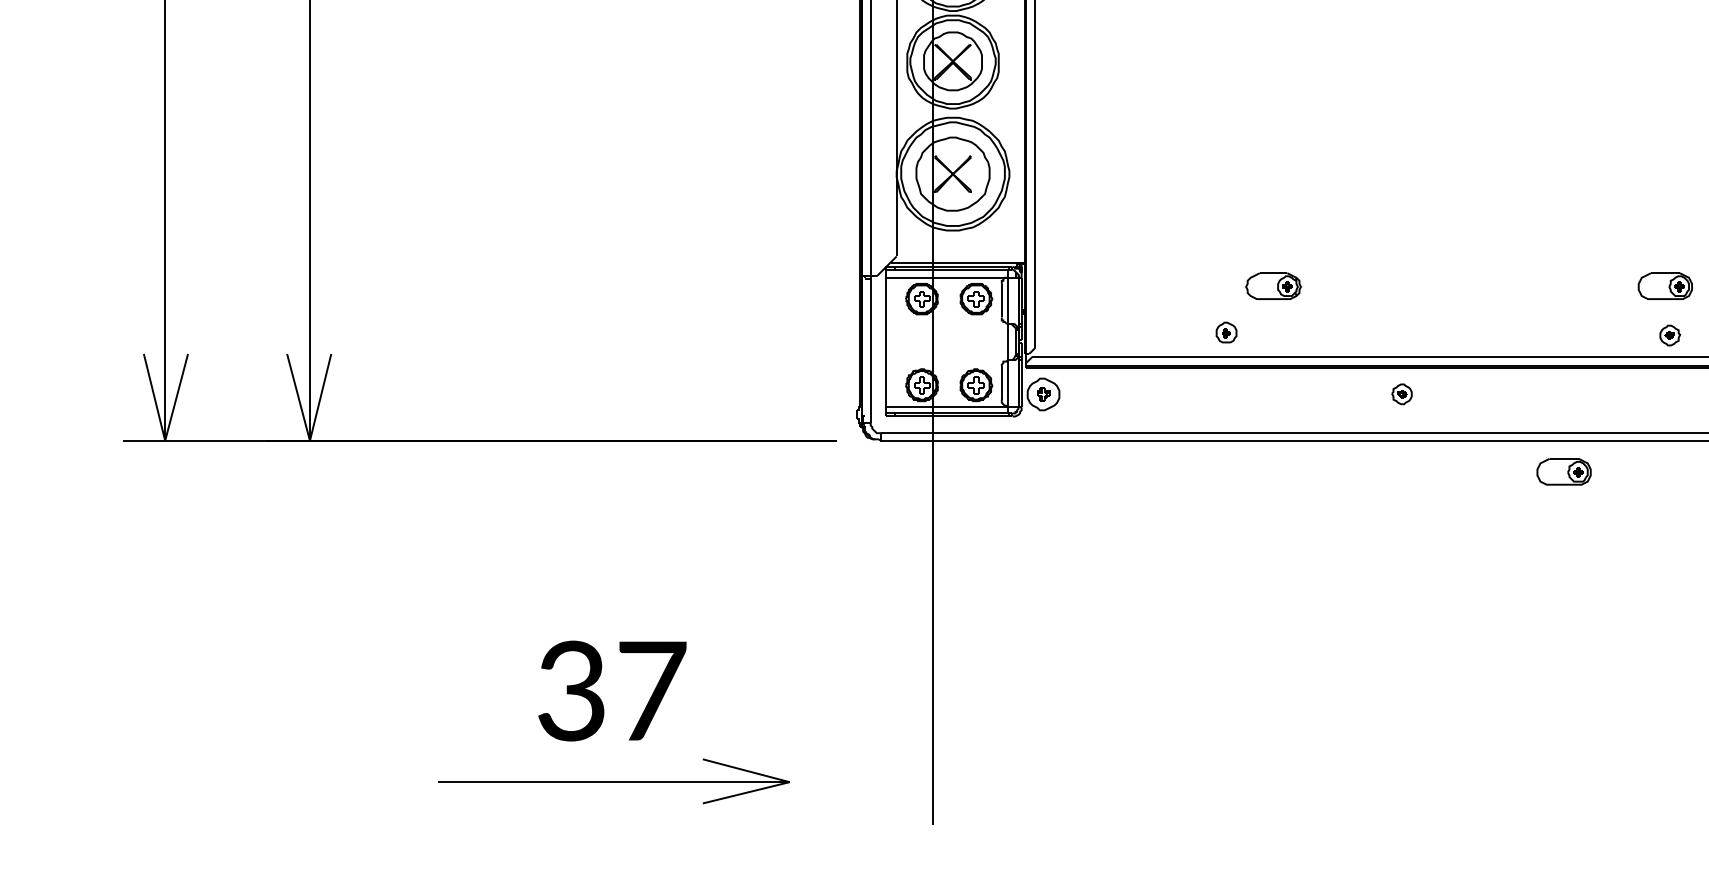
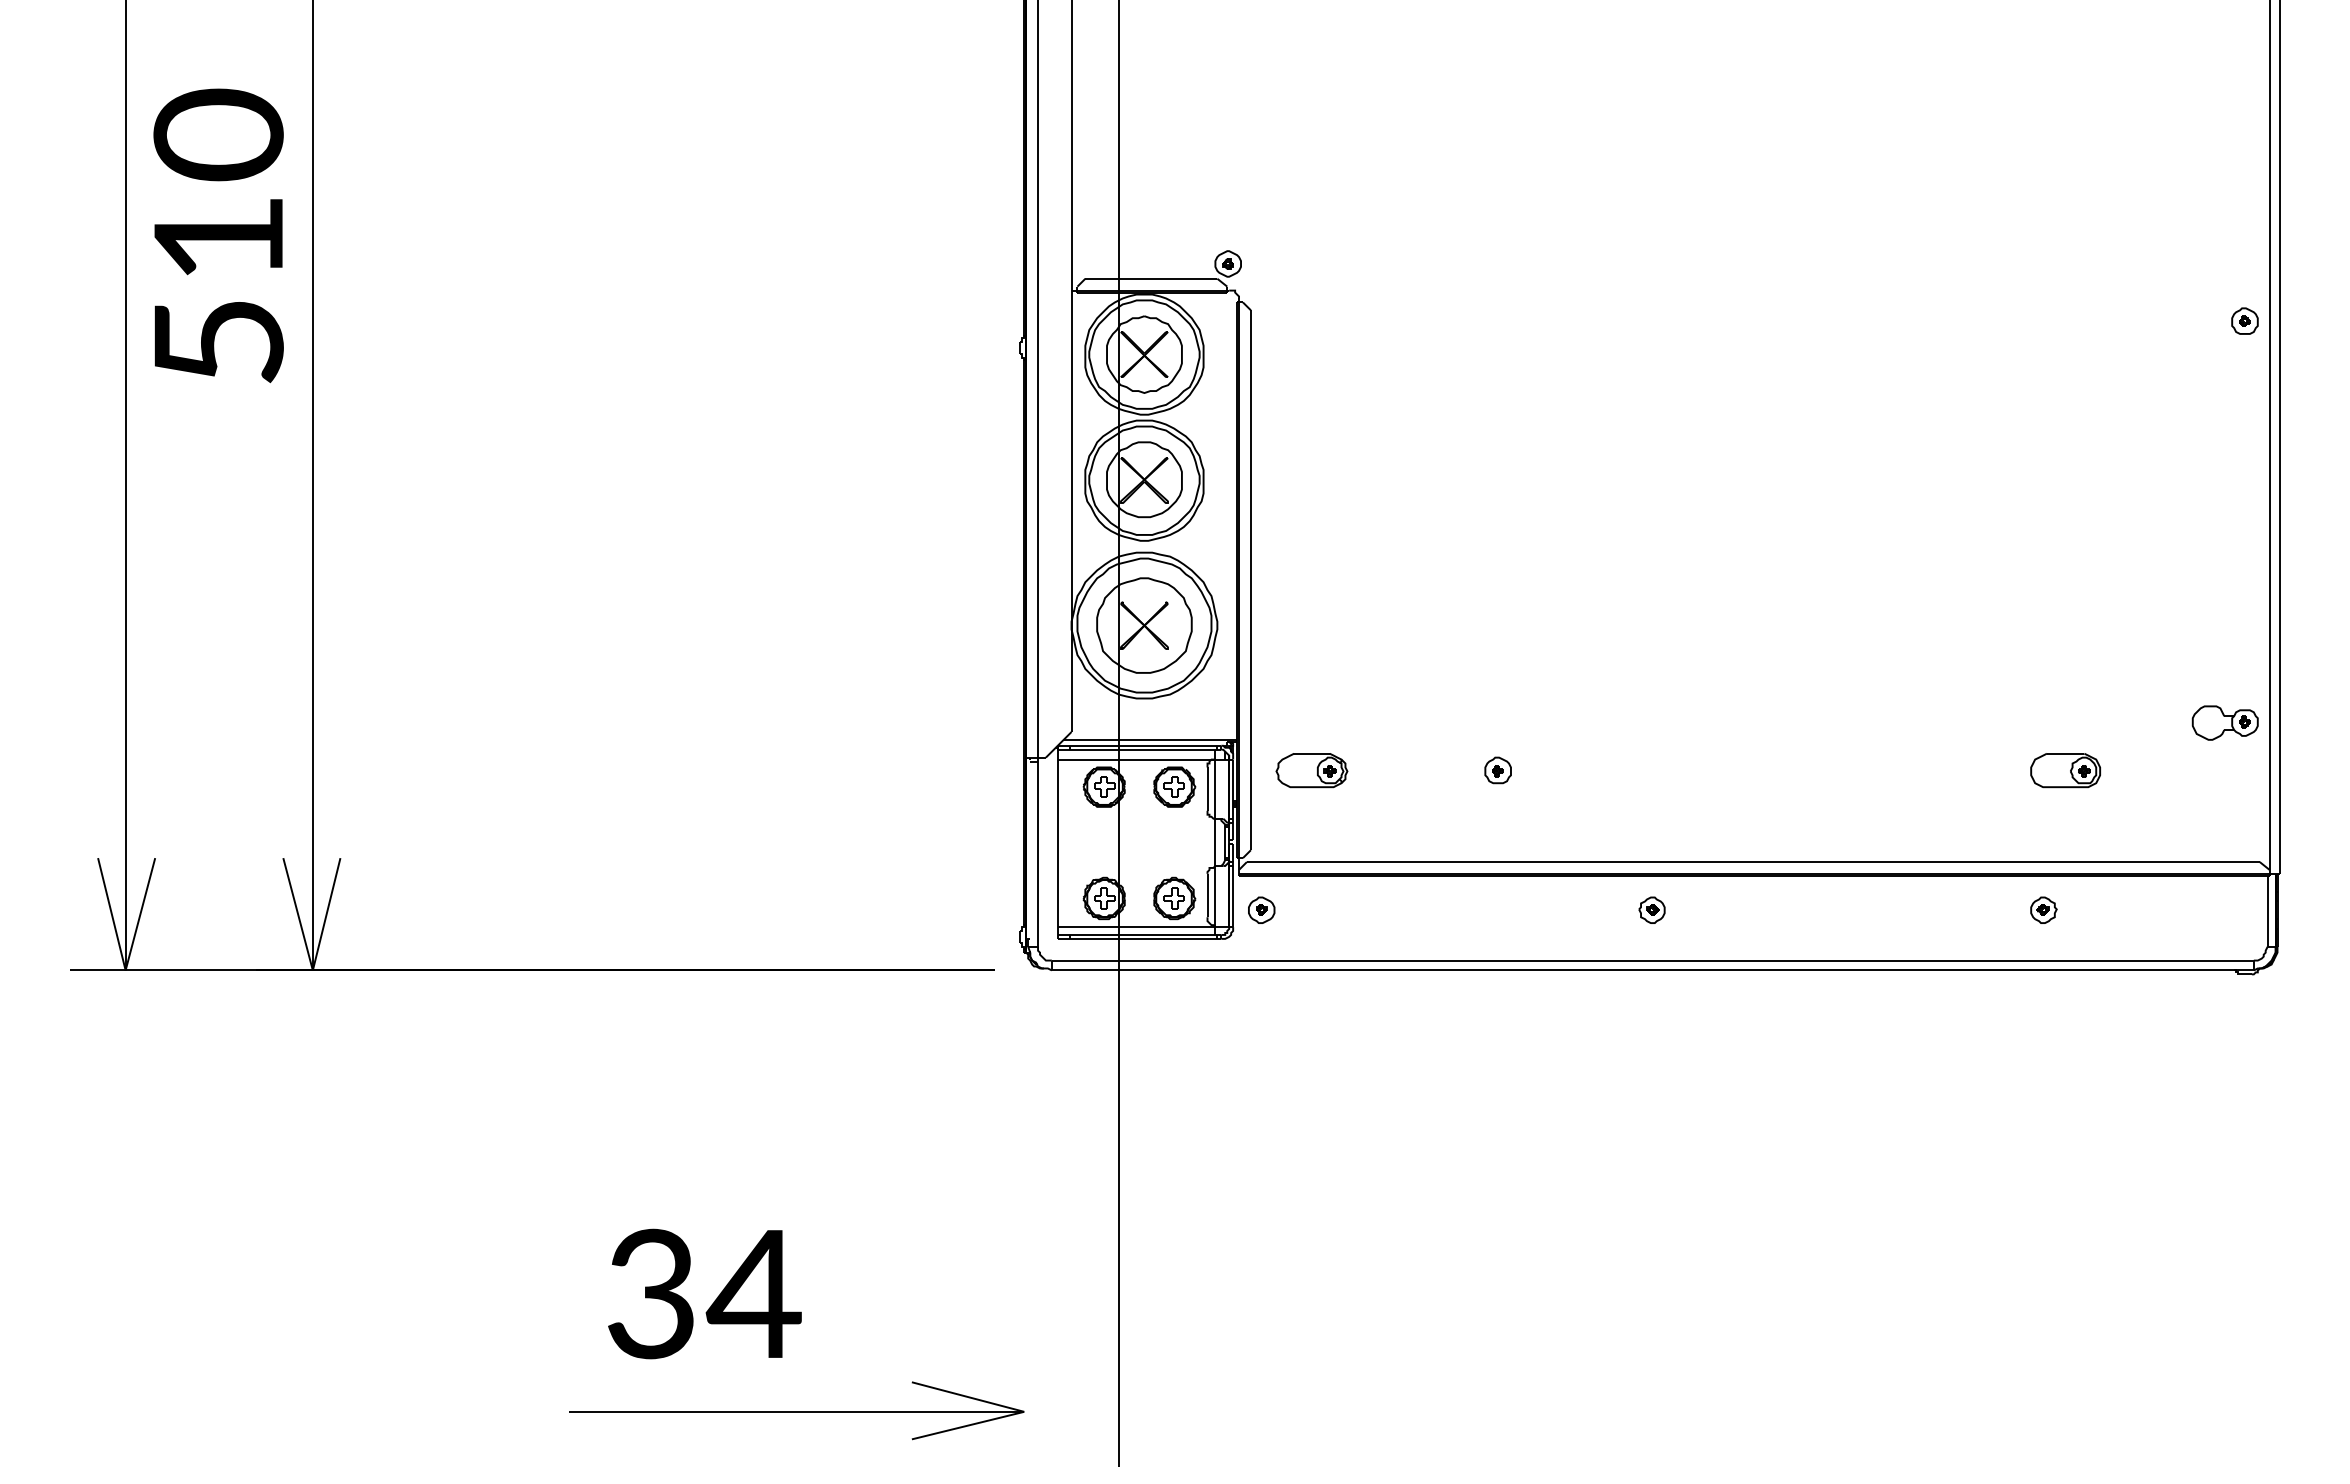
part: (1273, 286) -> (1311, 770), moved
part: (1226, 332) -> (1497, 770), moved
part: (1669, 334) -> (2043, 909), moved
part: (1043, 393) -> (1261, 909), size x0.62
part: (1401, 393) -> (1651, 909), moved
part: (1563, 471) -> (1934, 1010), removed
text: (650, 690) -> (753, 1293), 37 -> 34
part: (613, 781) -> (796, 1410), moved

